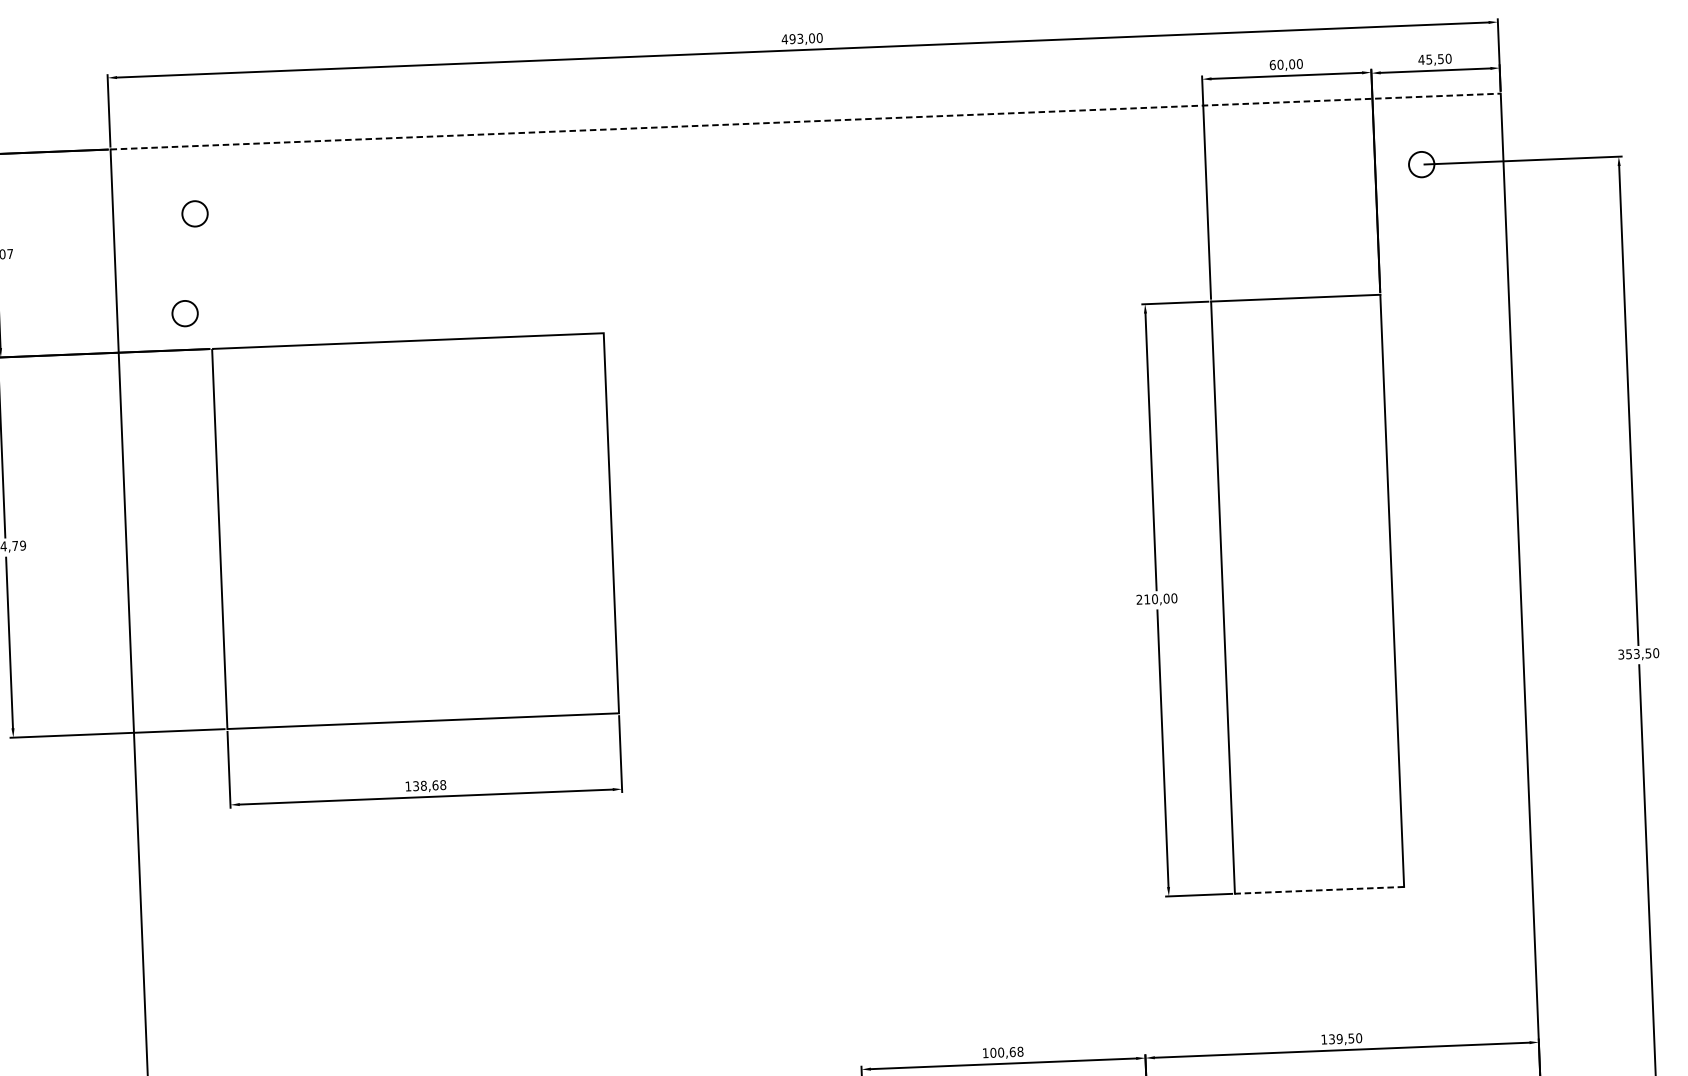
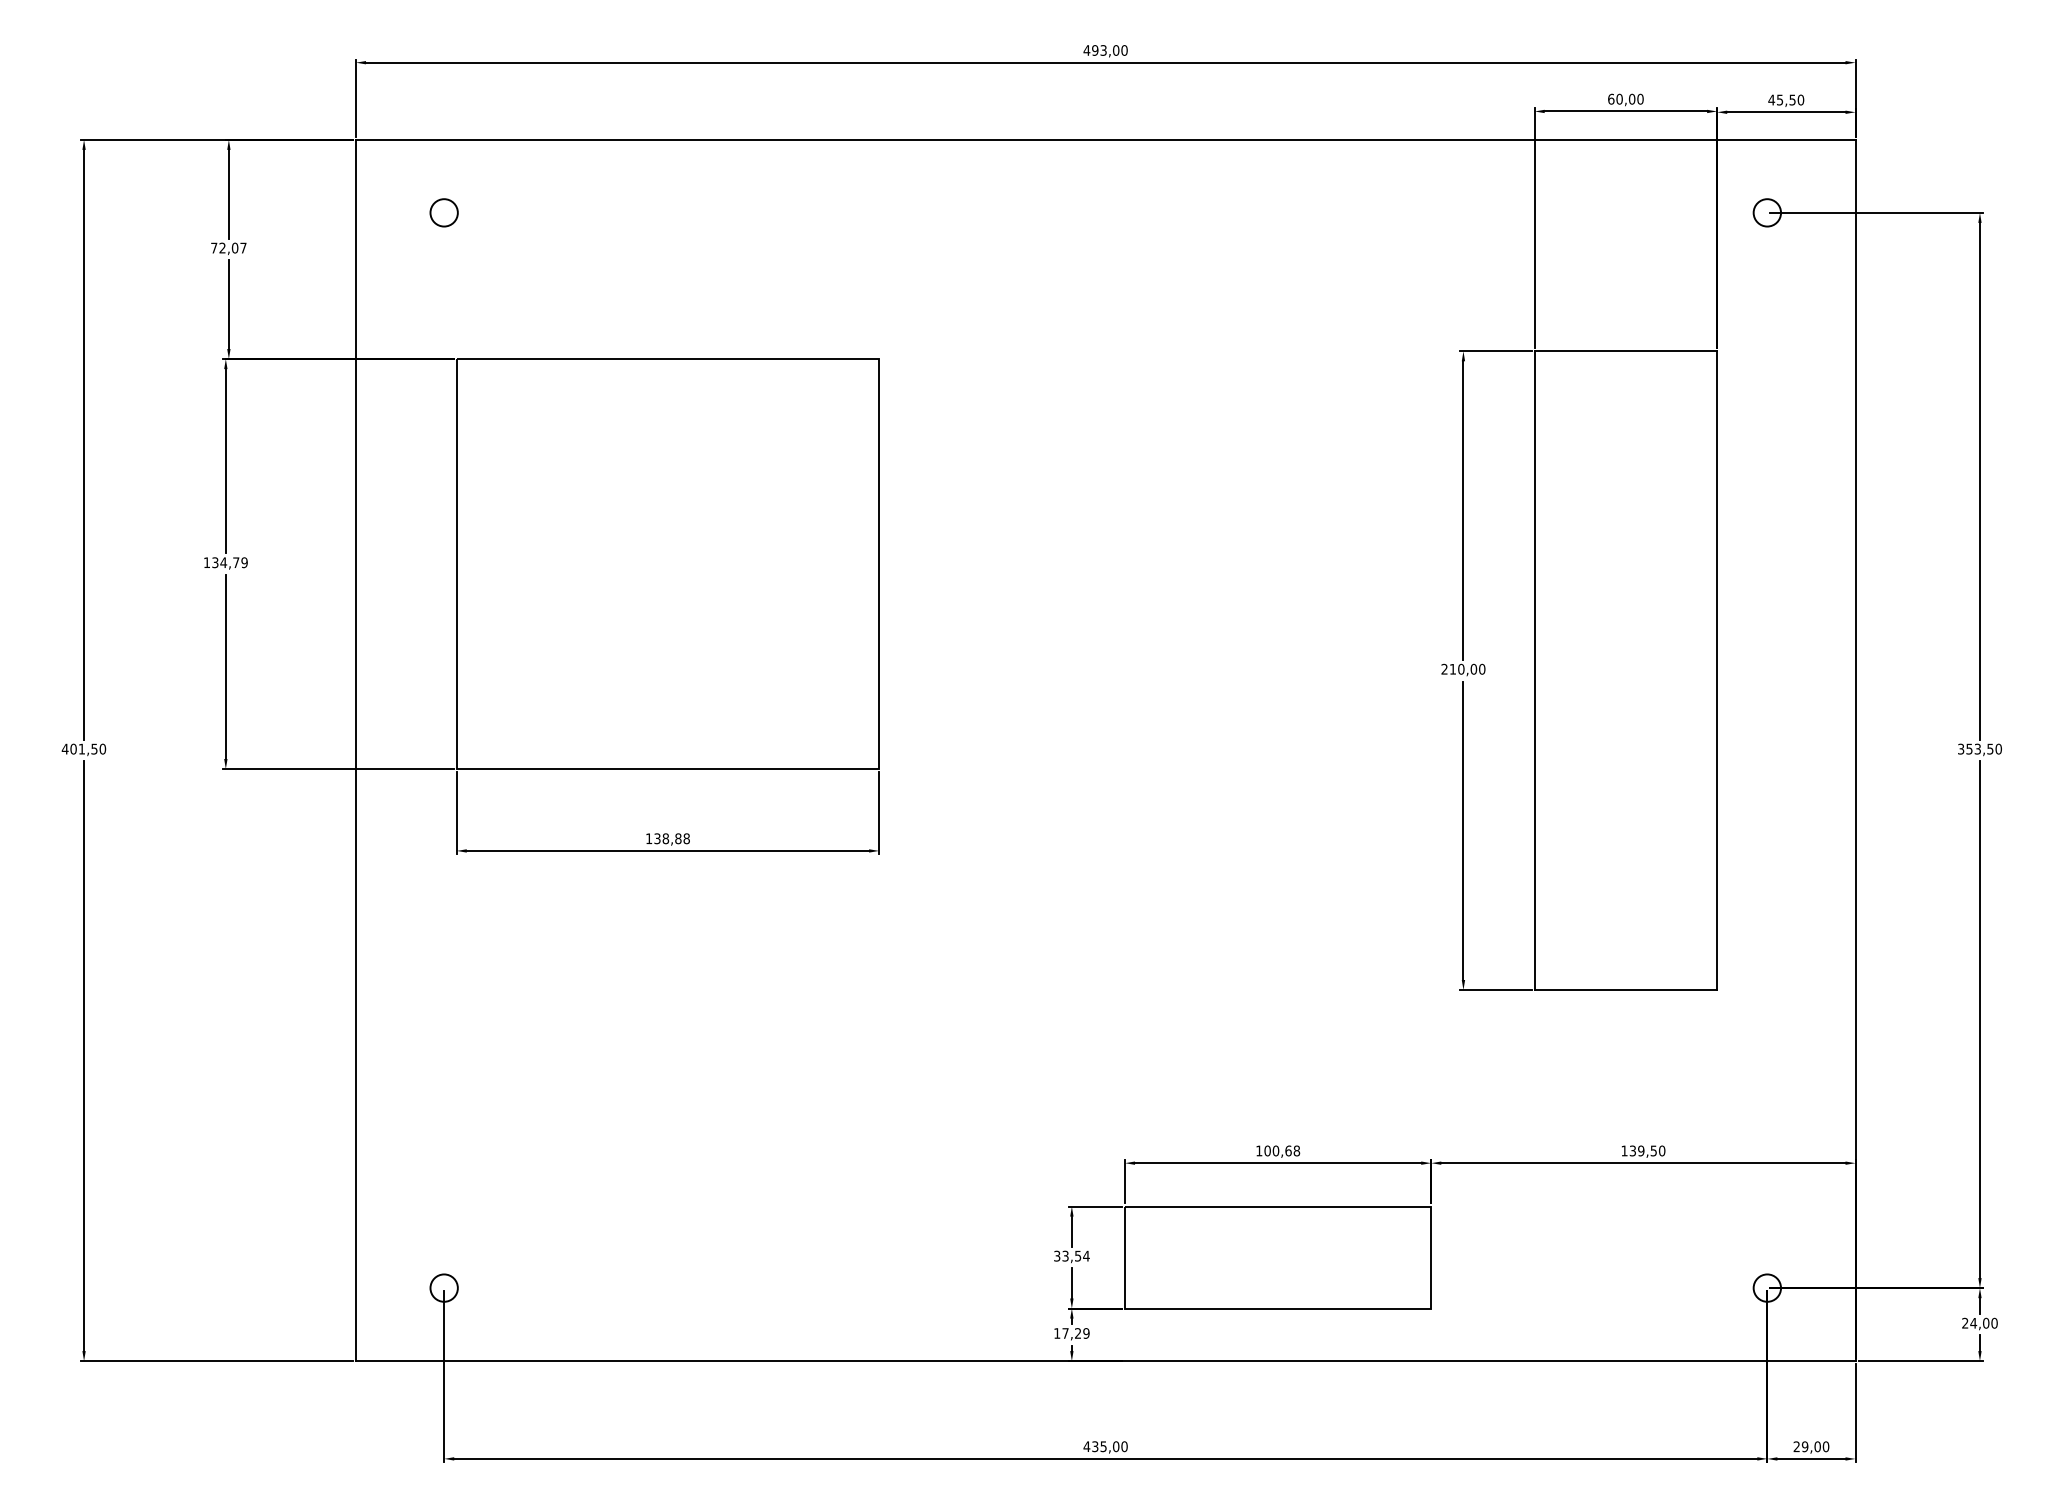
line: (805, 121) -> (1105, 139), dashed -> solid
circle: (184, 313) -> (428, 319), removed
text: (435, 785) -> (678, 838), 138,68 -> 138,88
line: (1319, 890) -> (1625, 990), dashed -> solid

